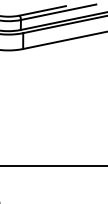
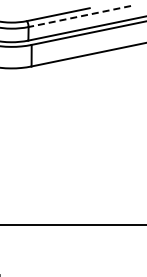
line: (58, 12) -> (79, 16), solid -> dashed

